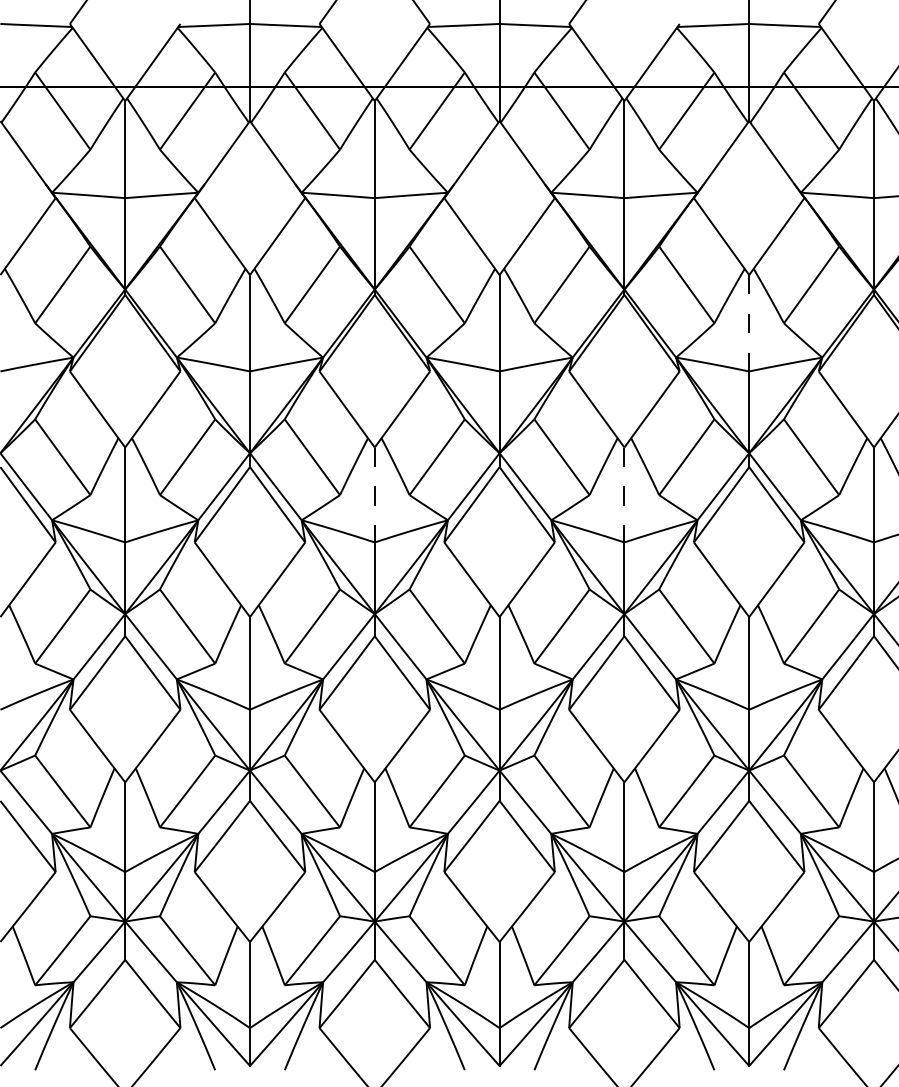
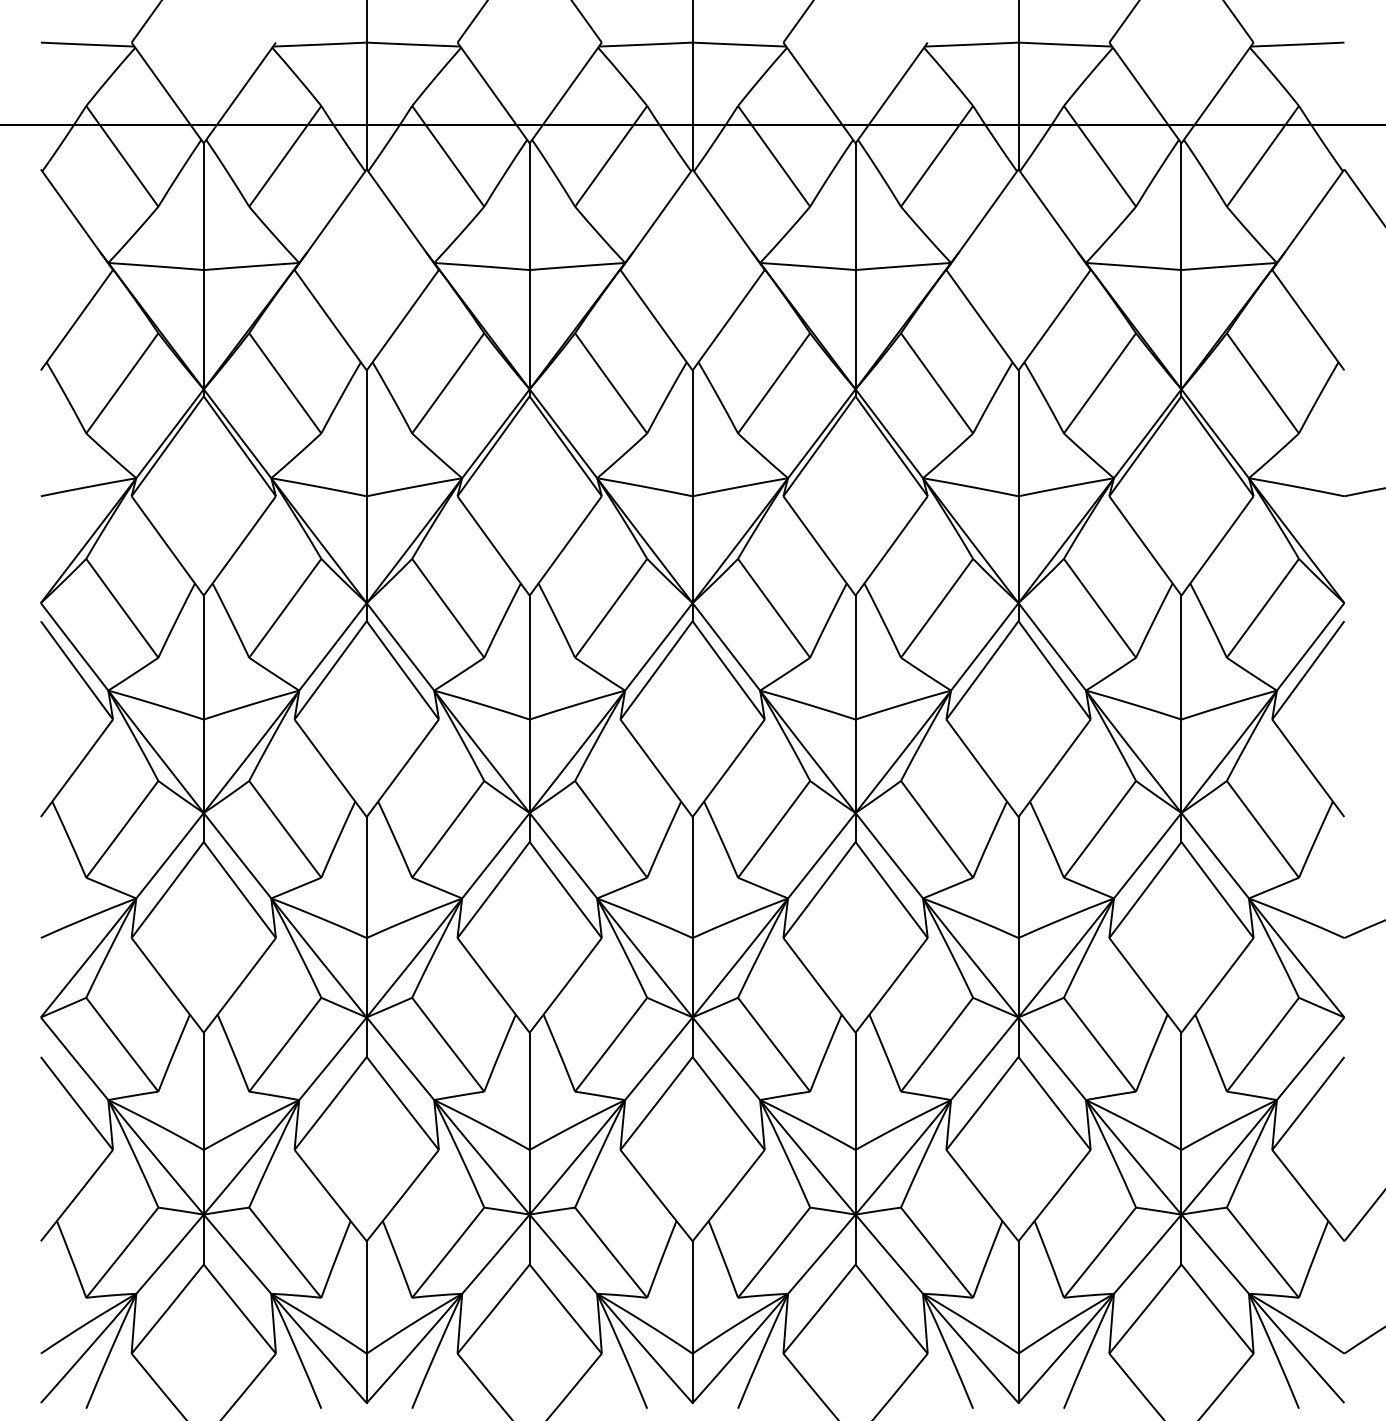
line: (749, 323) -> (1018, 433), dashed -> solid
line: (374, 494) -> (529, 657), dashed -> solid
line: (624, 494) -> (855, 657), dashed -> solid

